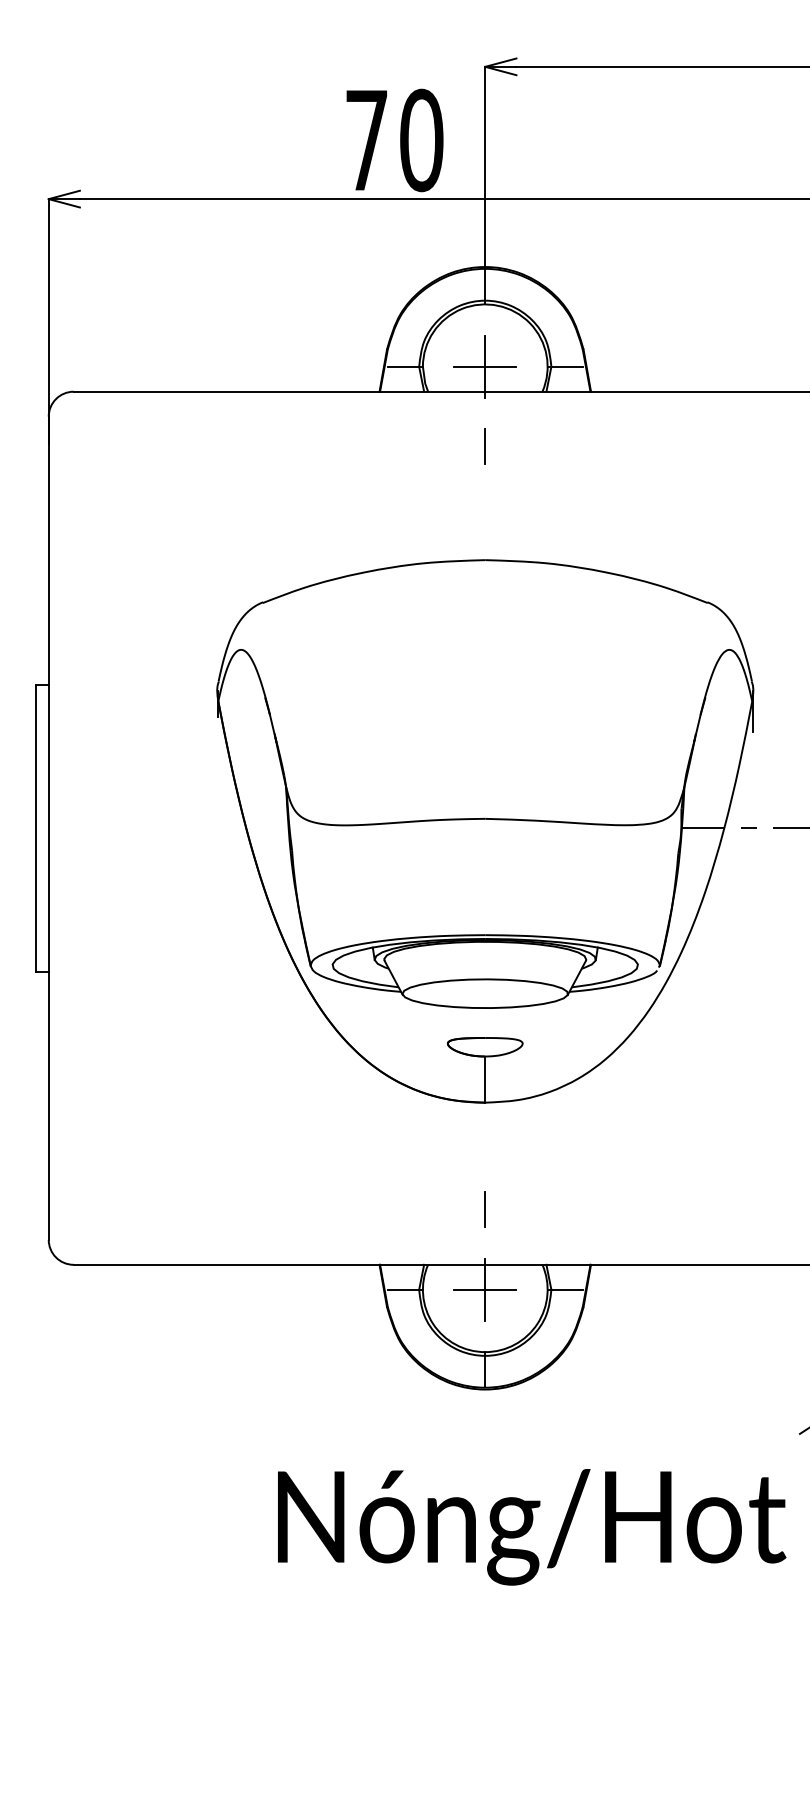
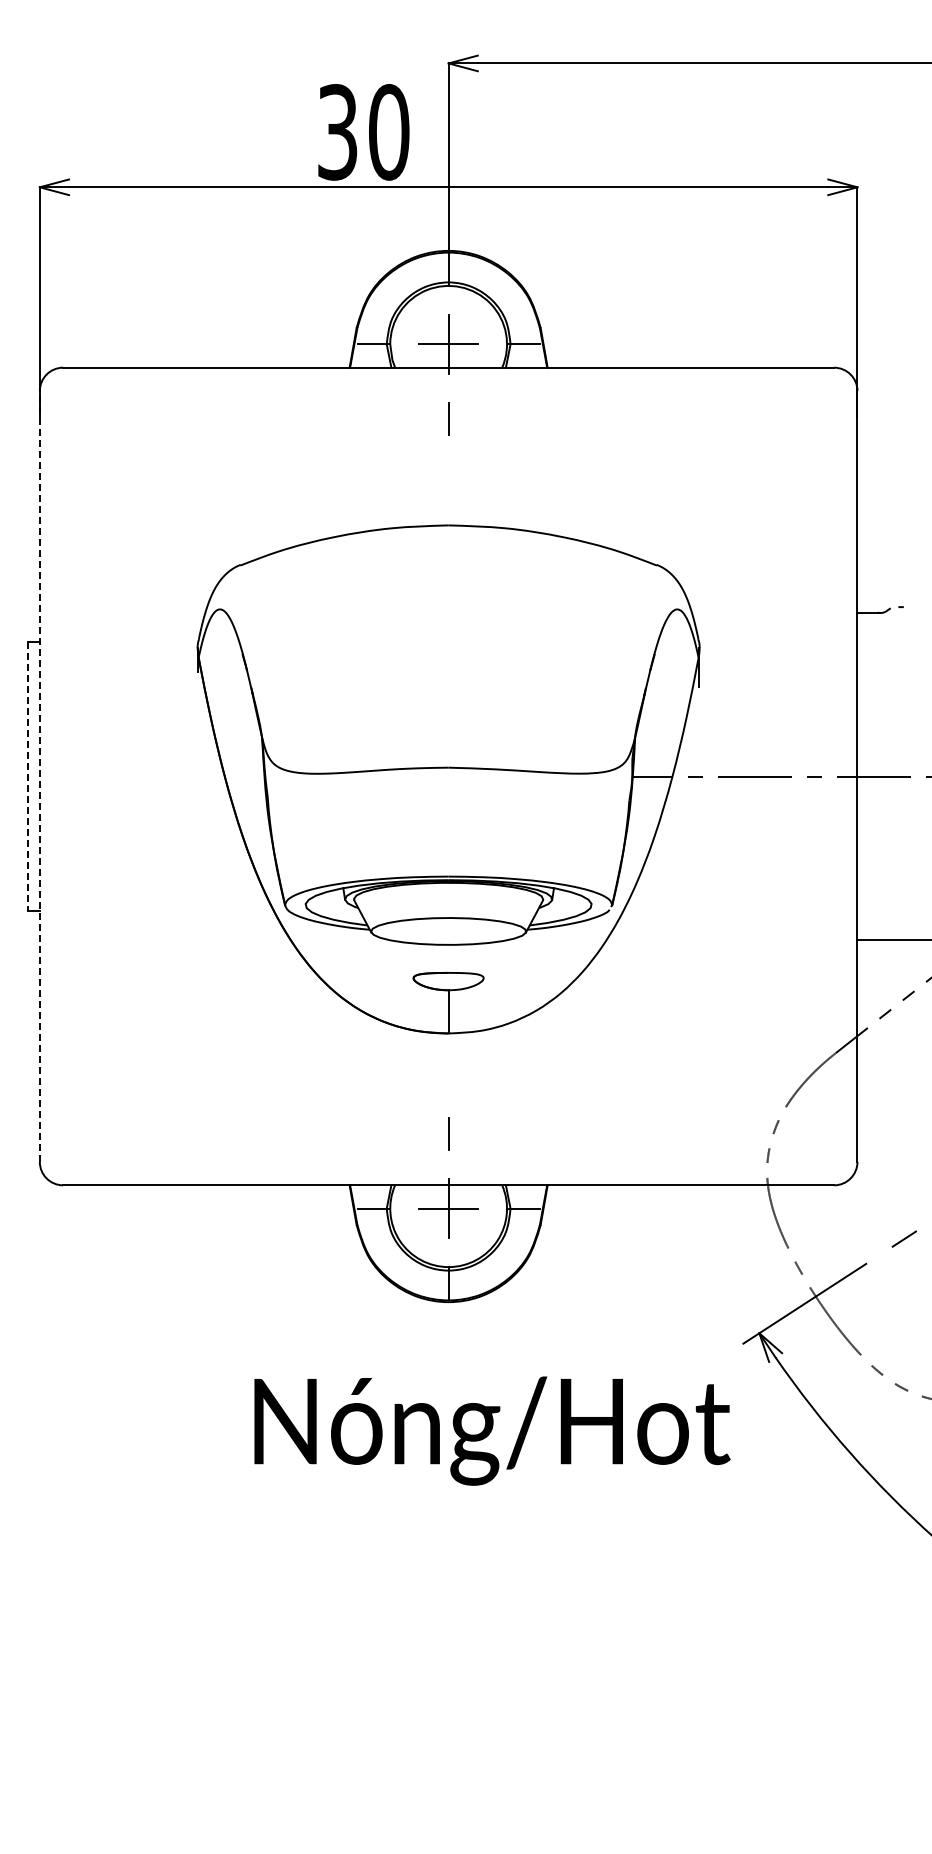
text: (366, 140) -> (337, 132), 70 -> 30
line: (48, 828) -> (39, 776), solid -> dashed
line: (36, 829) -> (28, 777), solid -> dashed

